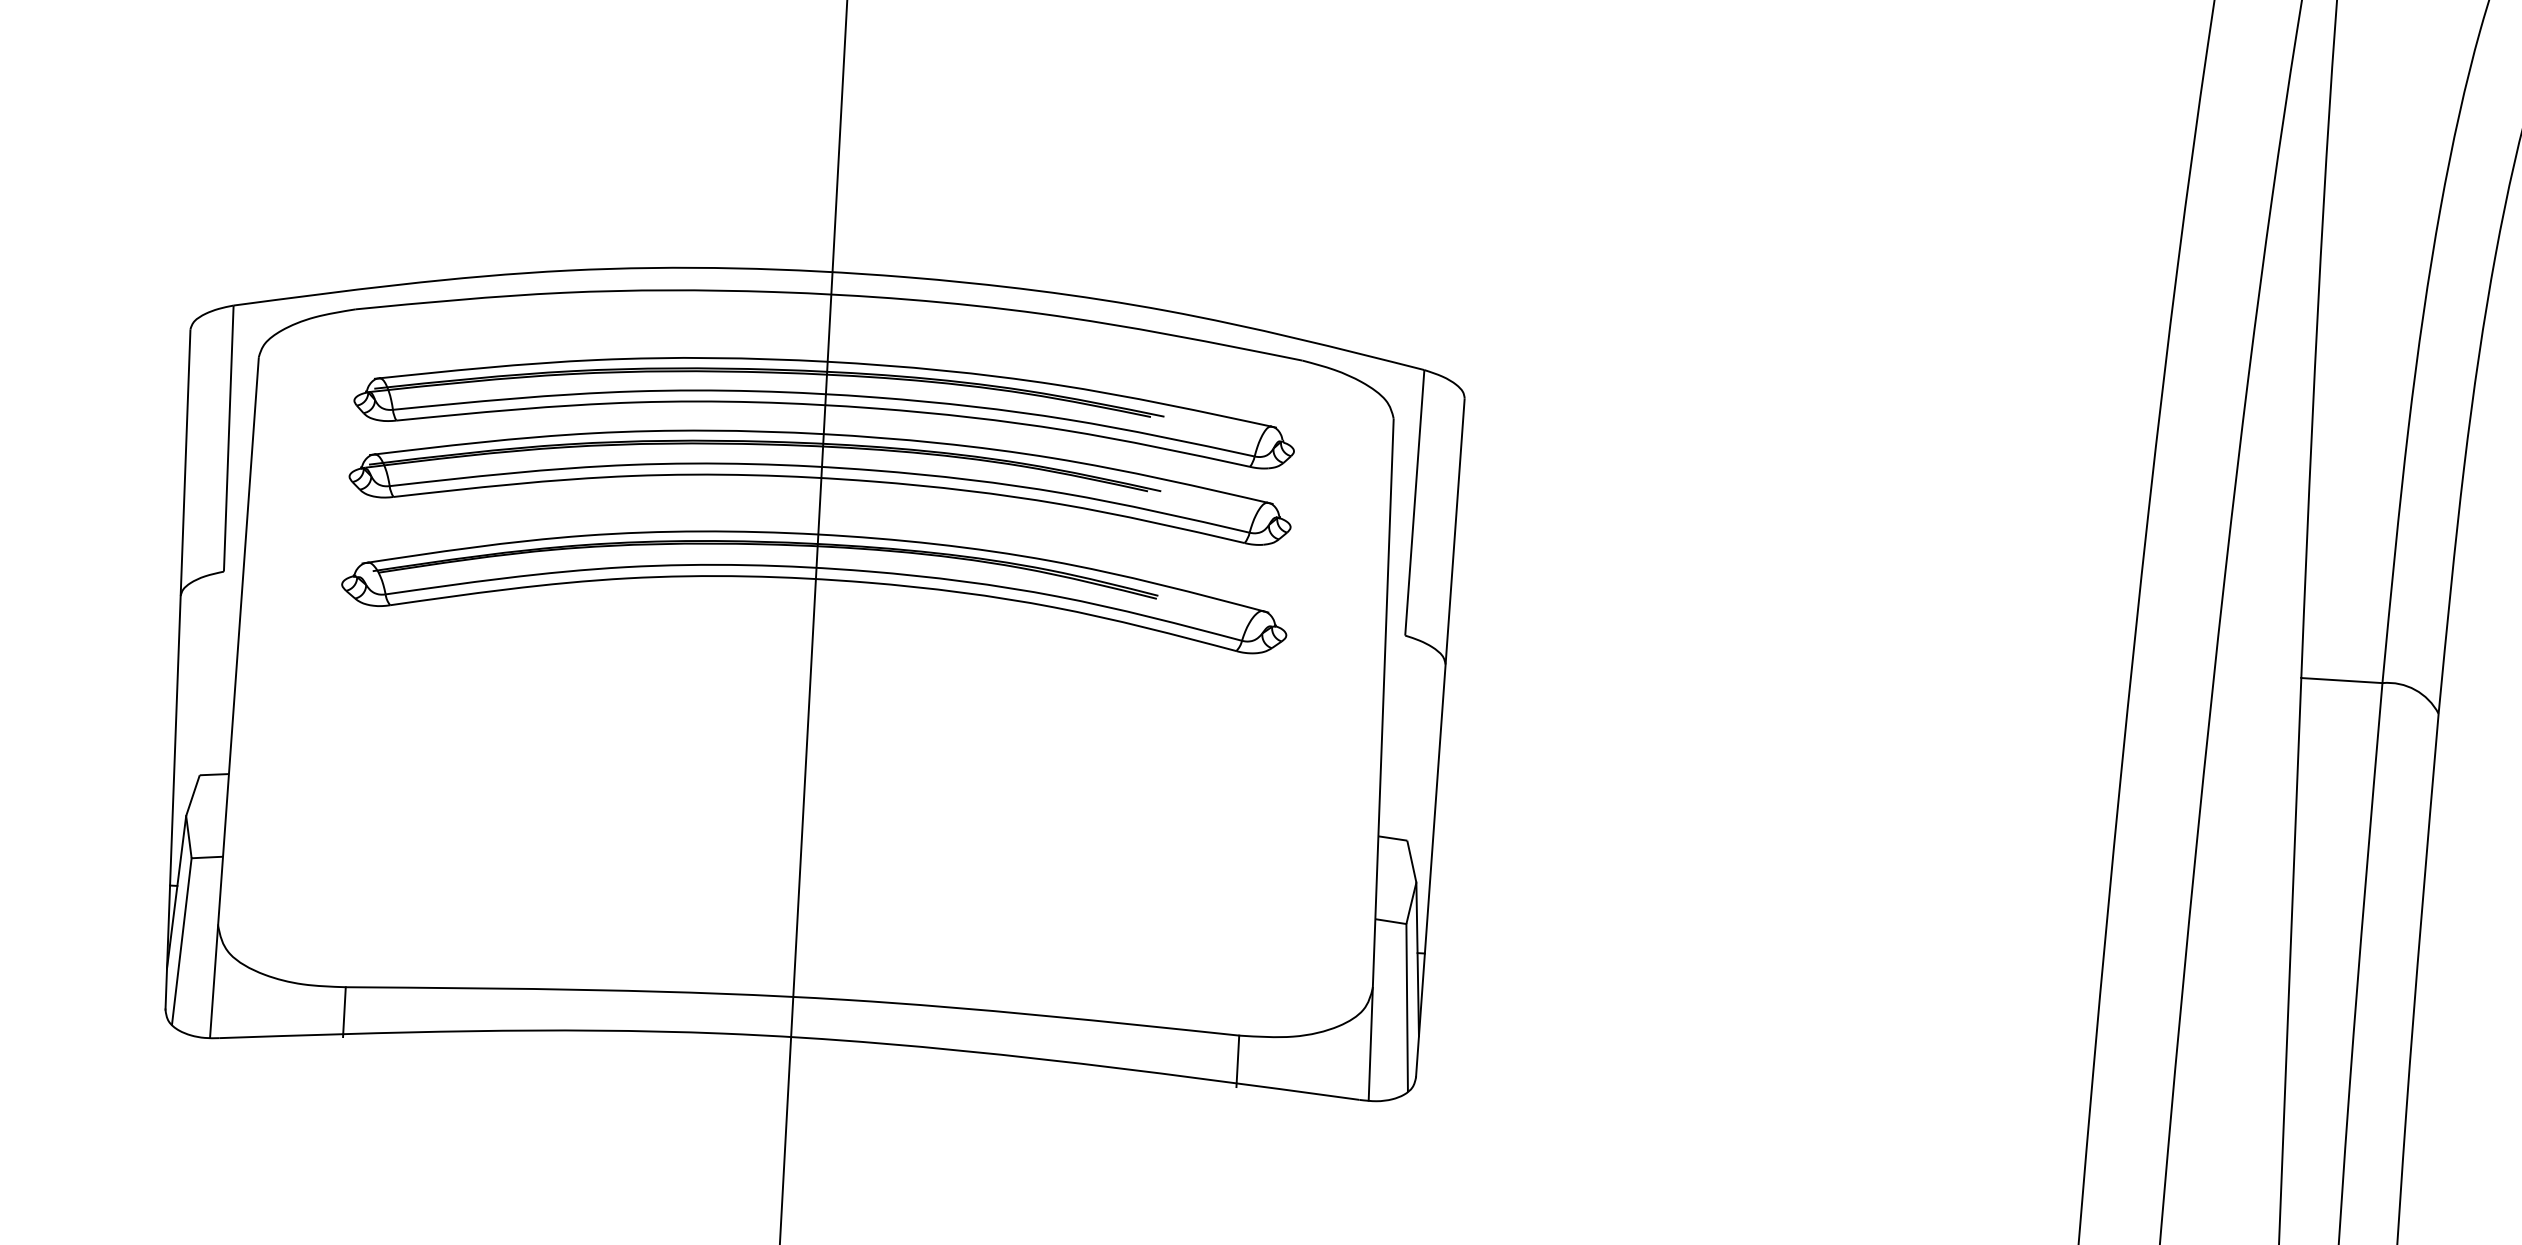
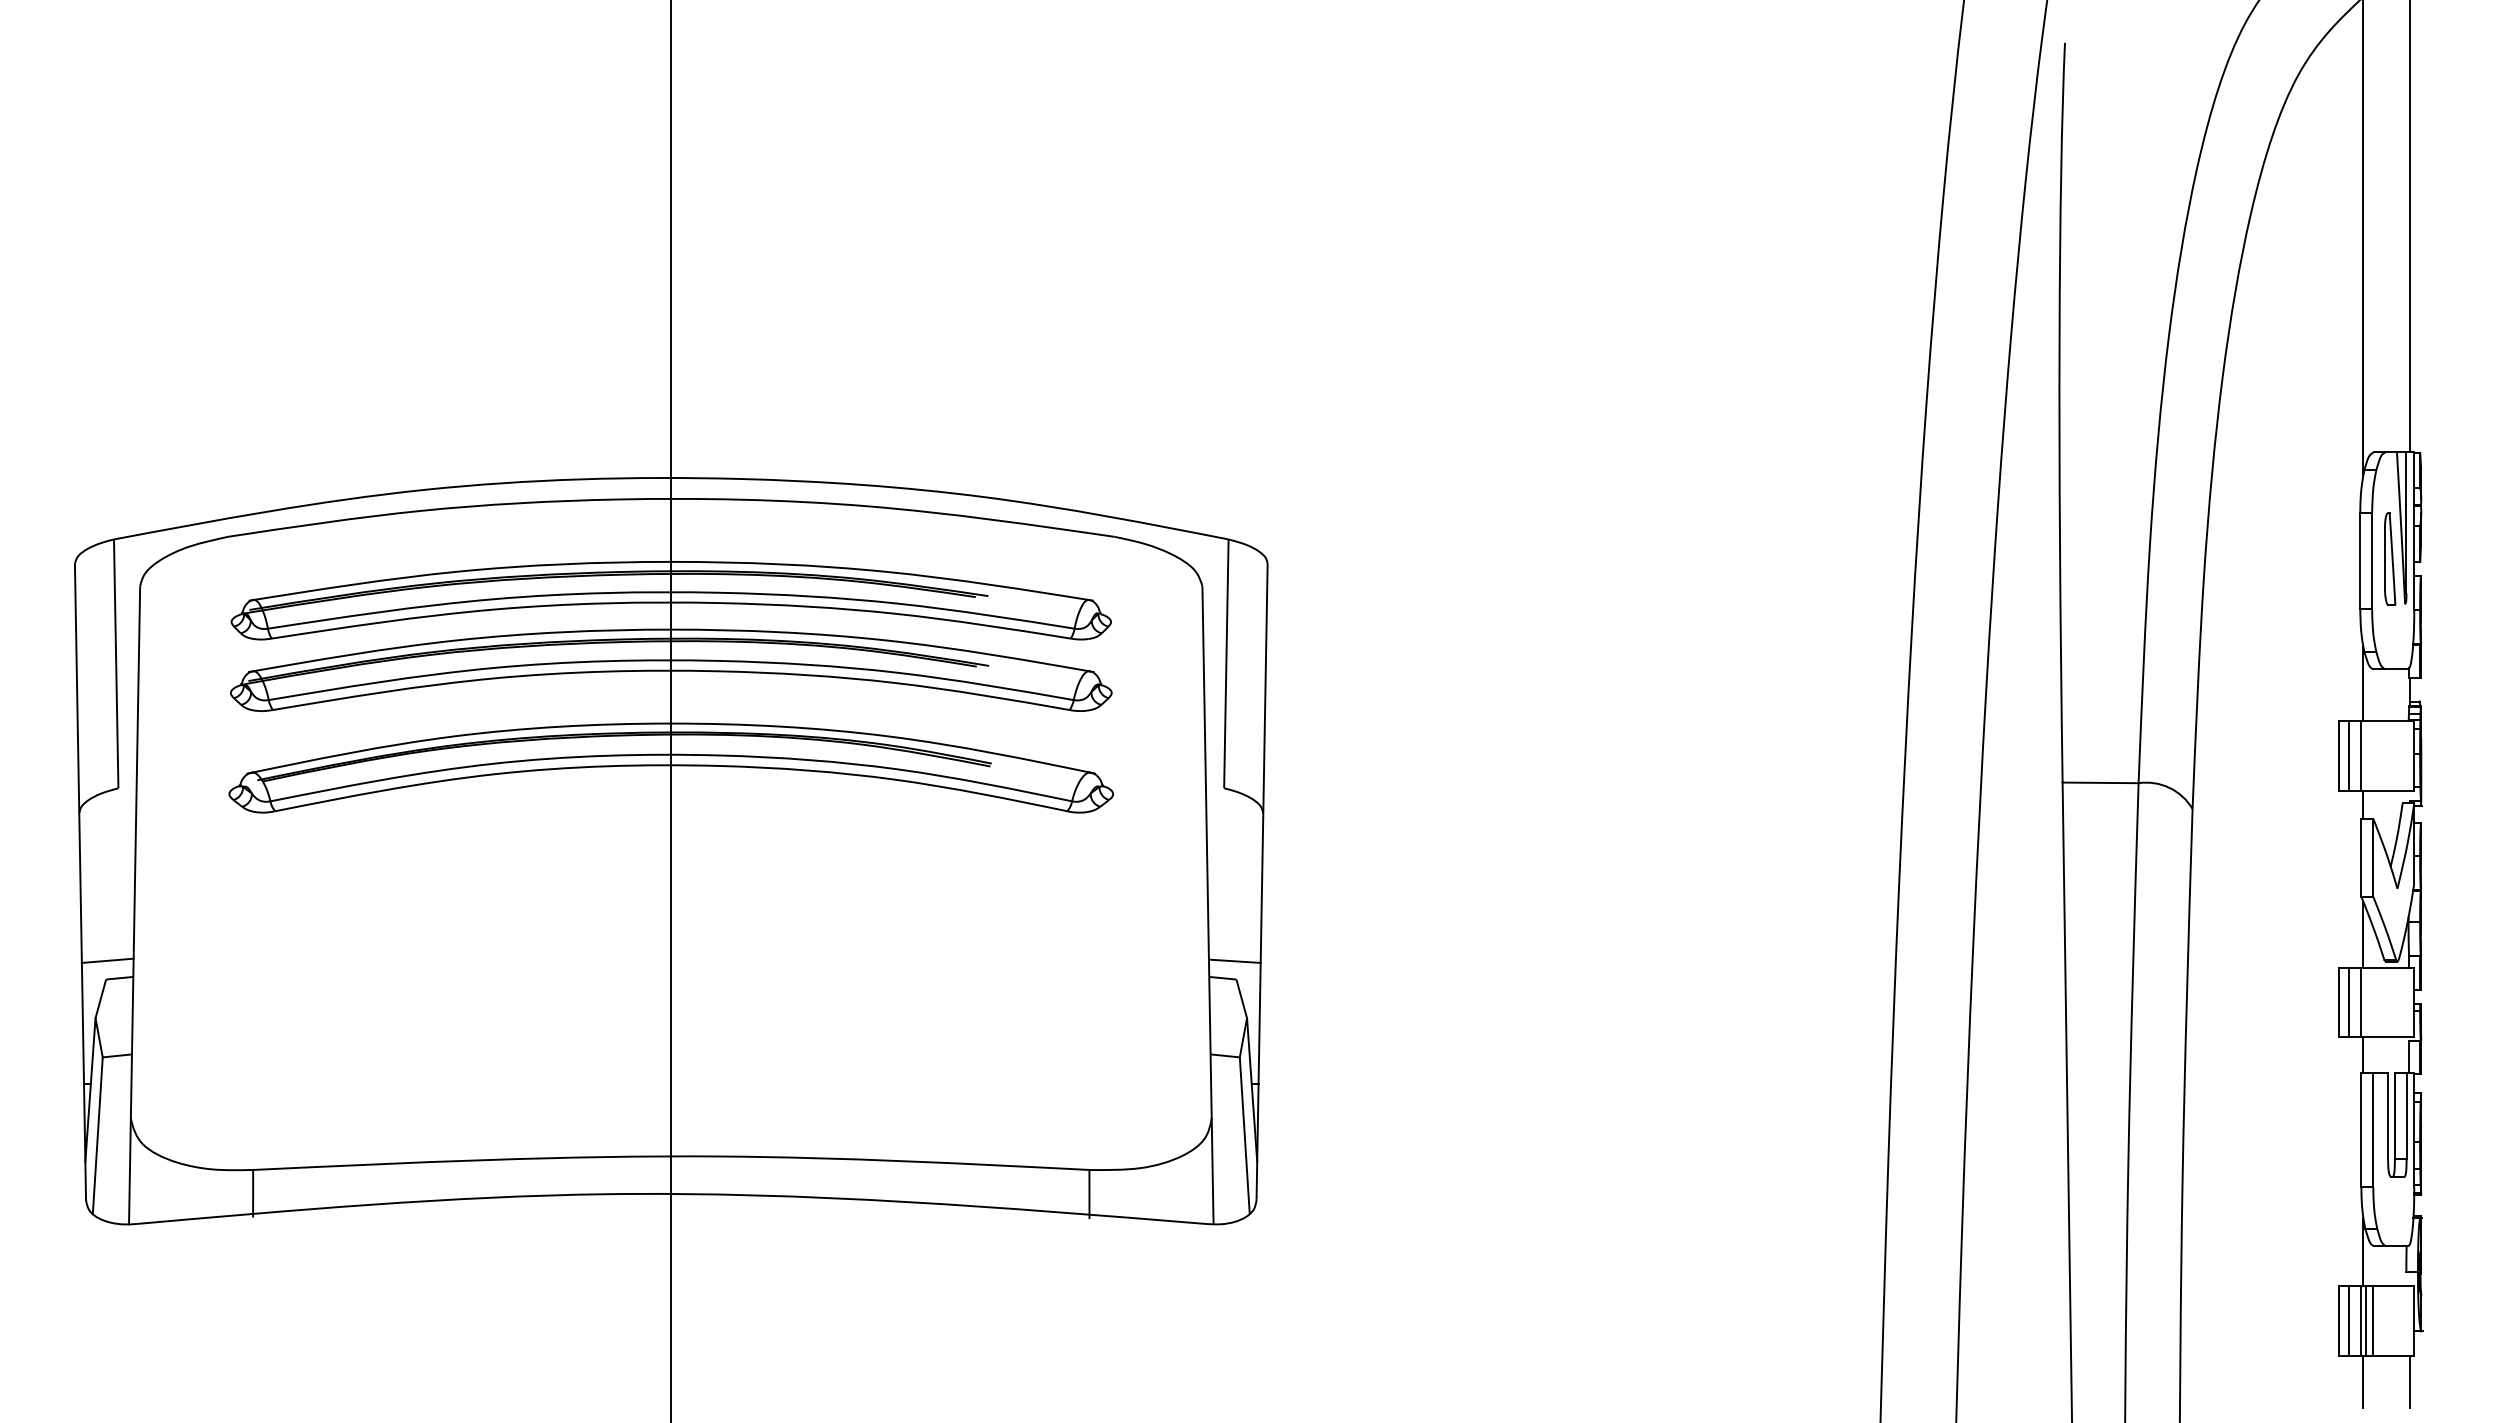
line: (202, 755) -> (107, 960), added
line: (1406, 820) -> (1234, 960), added

